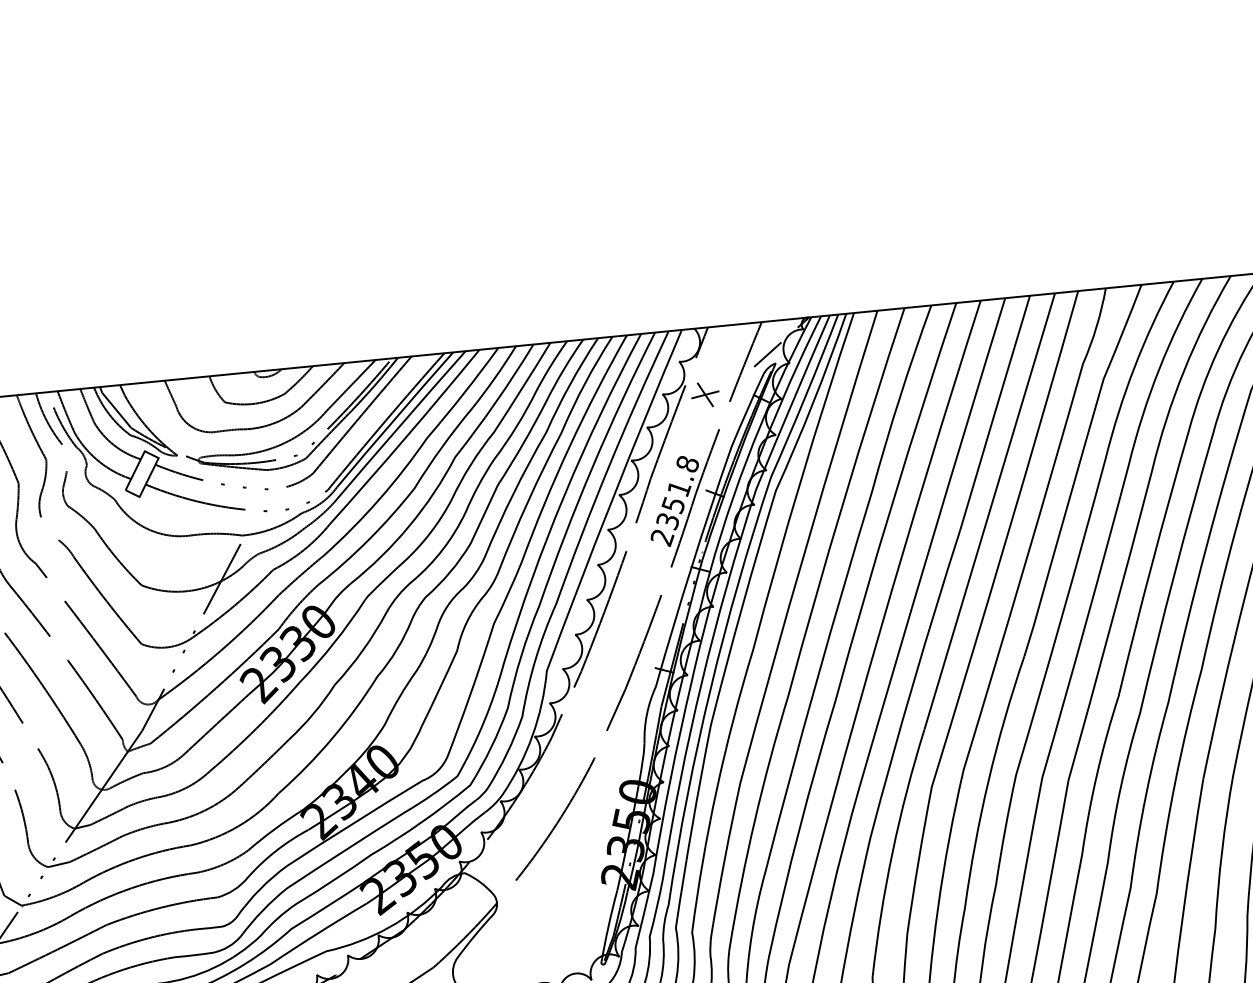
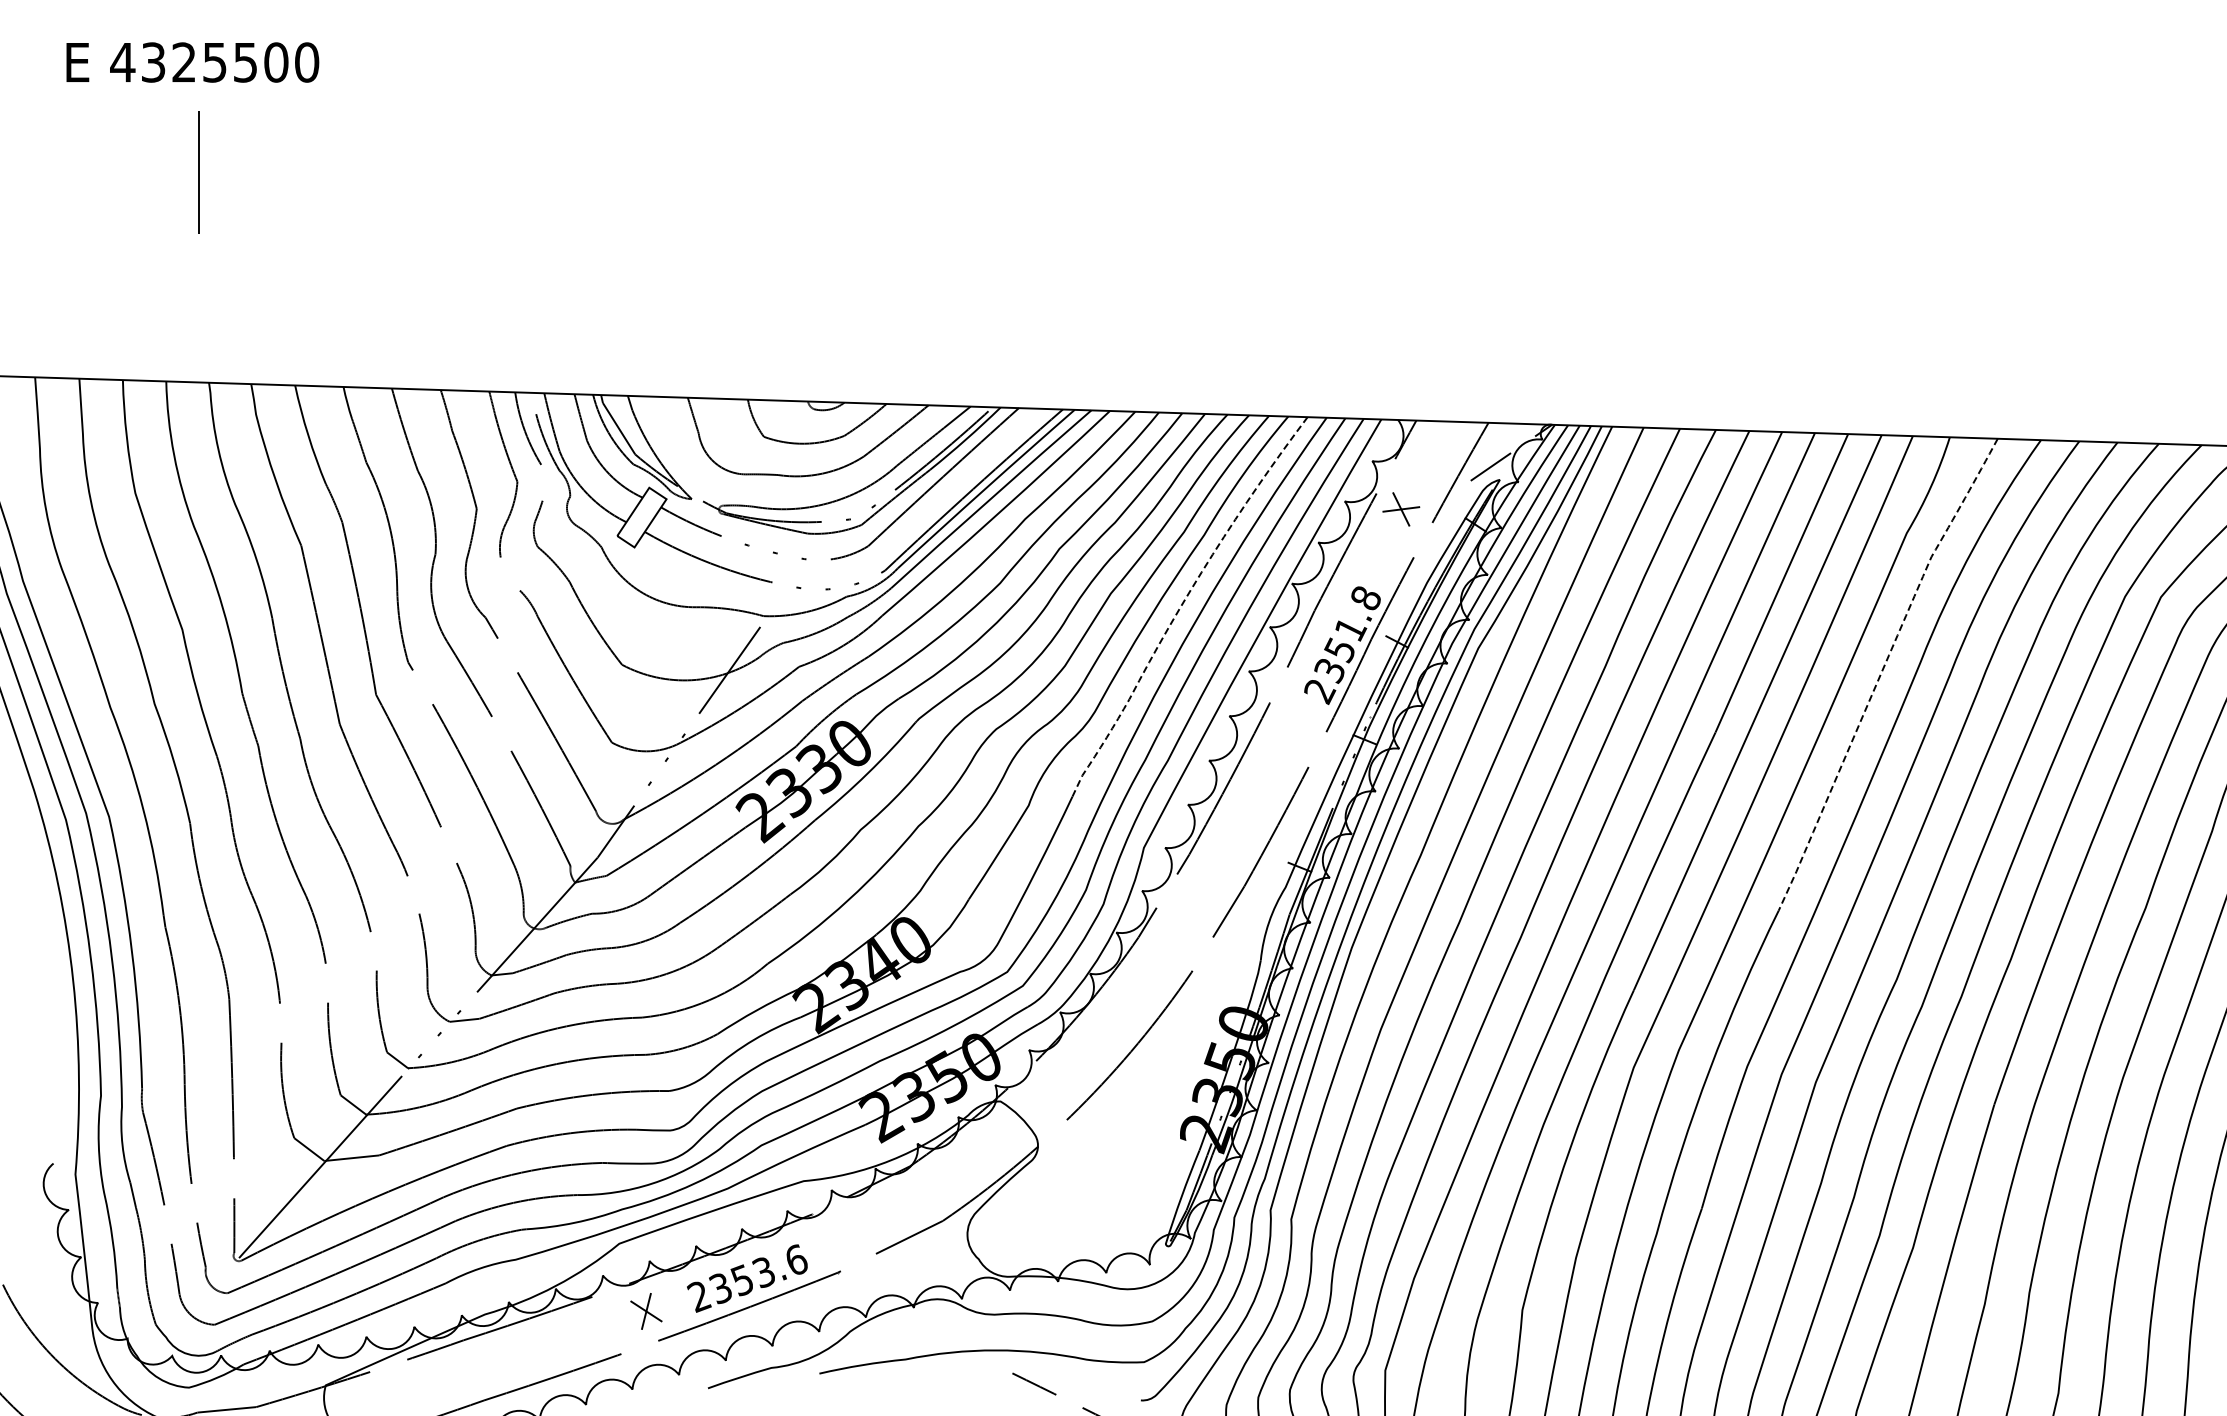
line: (1078, 468) -> (1882, 671), solid -> dashed
line: (552, 486) -> (1182, 604), solid -> dashed

